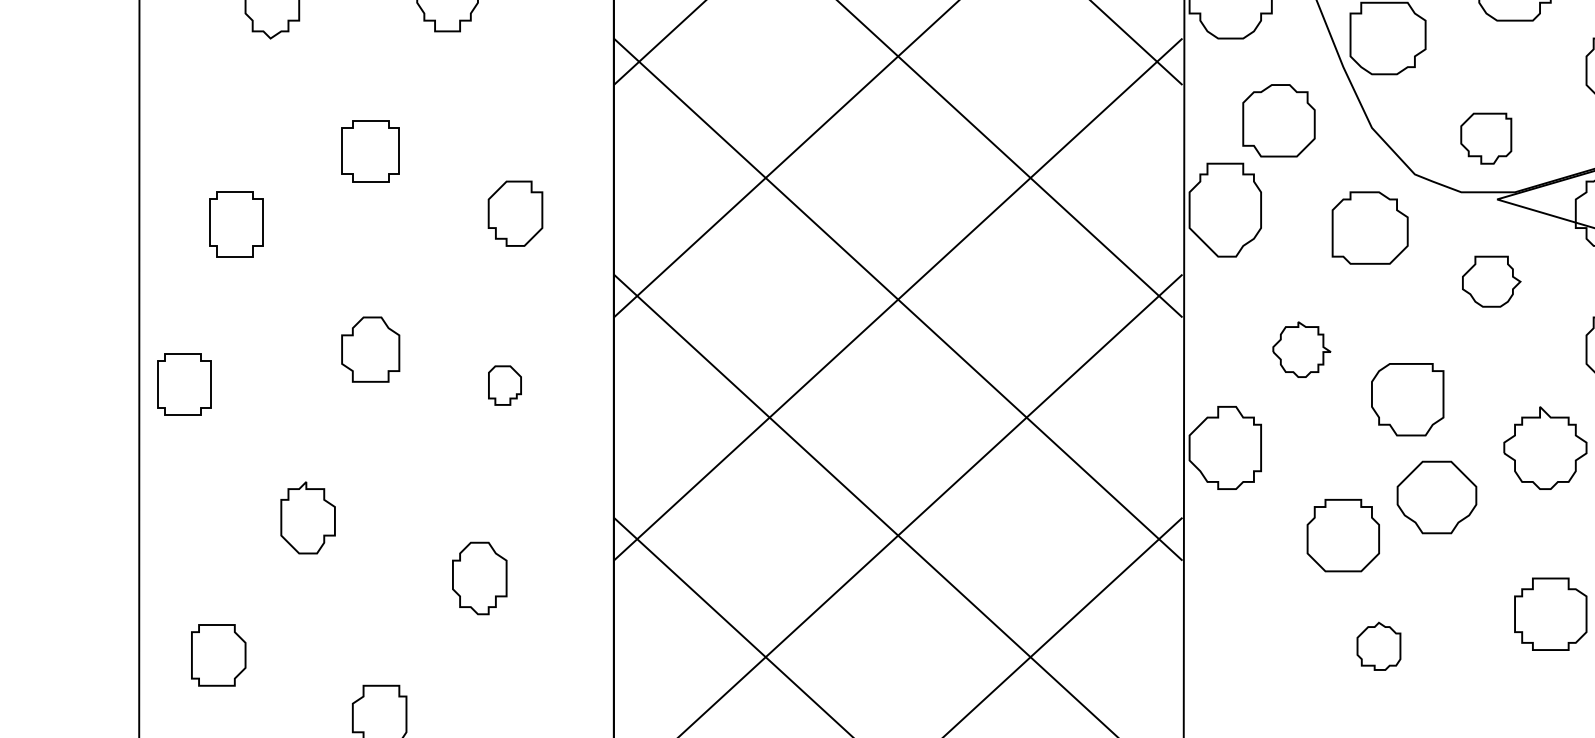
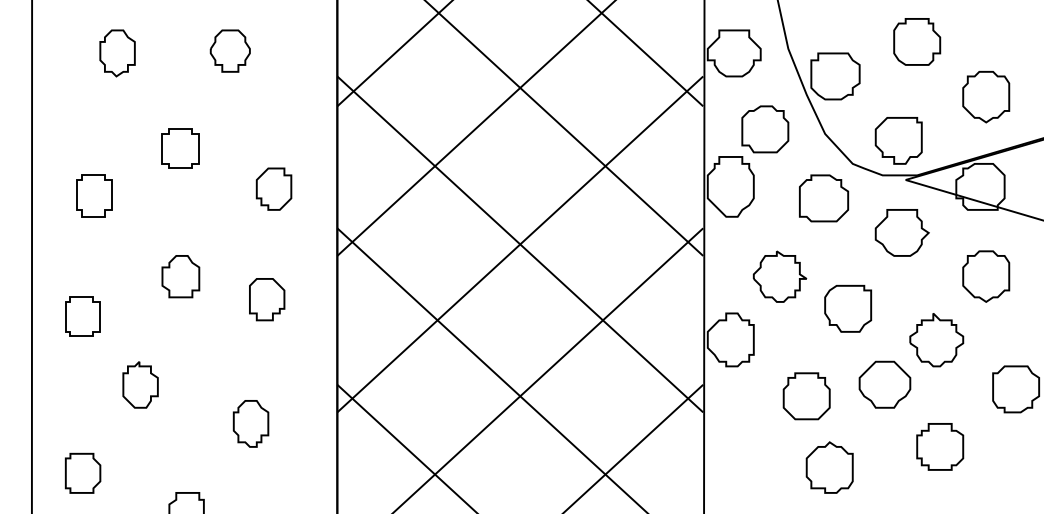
part: (1485, 138) -> (898, 140), size x1.43
part: (1490, 281) -> (901, 232), size x1.43
part: (1301, 349) -> (779, 276), size x1.43
part: (183, 383) -> (82, 316), moved
part: (505, 385) -> (267, 299), size x1.67
part: (1436, 497) -> (884, 384), moved
part: (1378, 646) -> (829, 467), size x1.67

